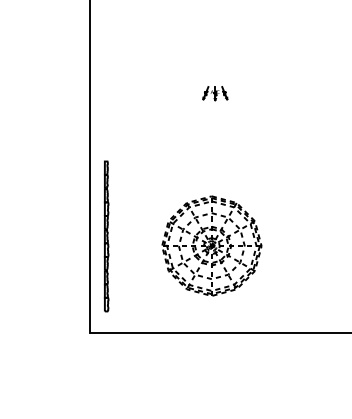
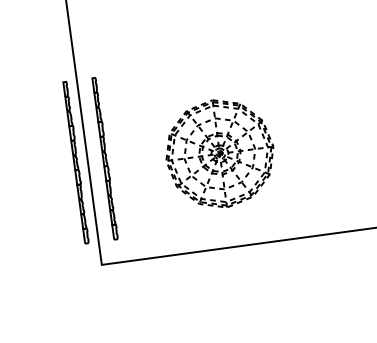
part: (79, 236) -> (76, 162), added

